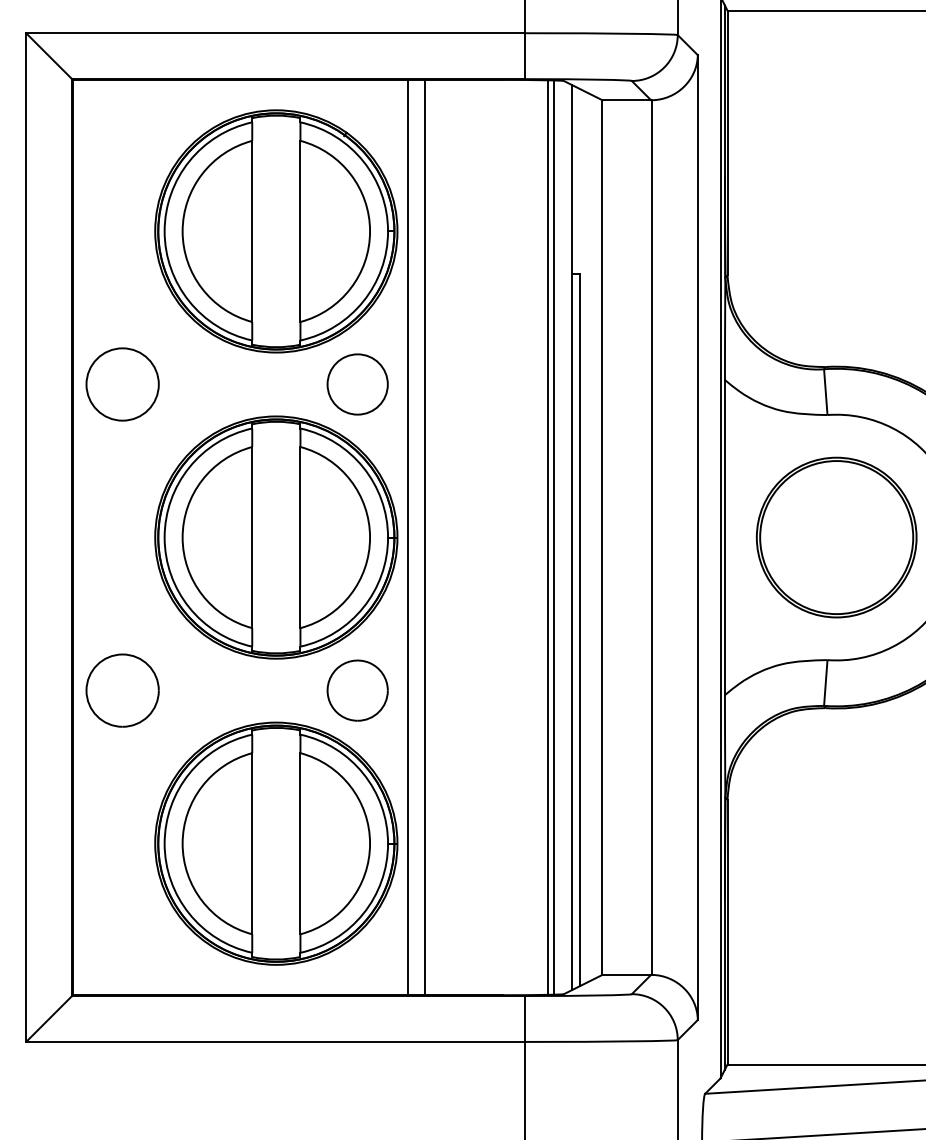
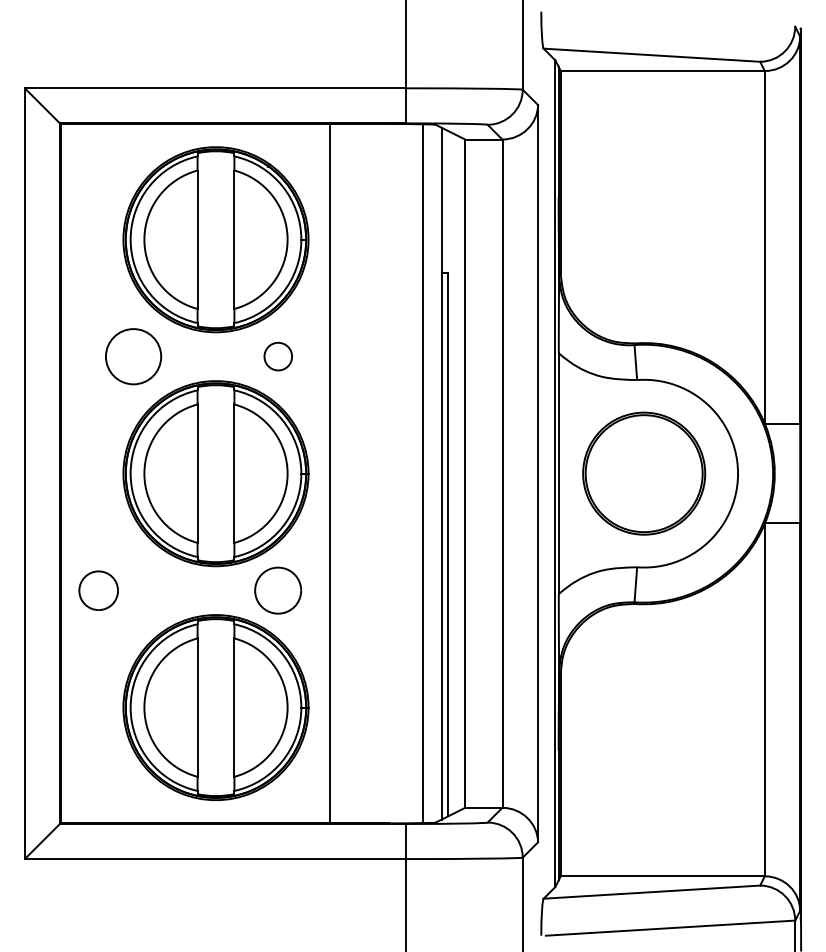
circle: (122, 384) -> (133, 356), moved
circle: (358, 384) -> (278, 356), size x0.6
line: (407, 537) -> (316, 473), removed
line: (553, 537) -> (427, 473), removed
part: (122, 690) -> (98, 590), size x0.7

